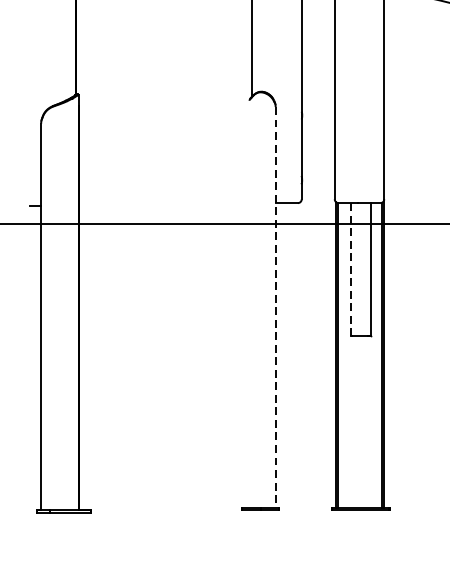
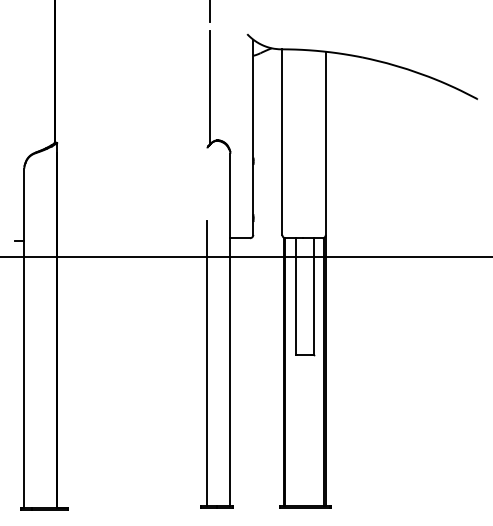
line: (350, 269) -> (296, 296), dashed -> solid
line: (275, 308) -> (230, 330), dashed -> solid
line: (249, 345) -> (207, 363), added

